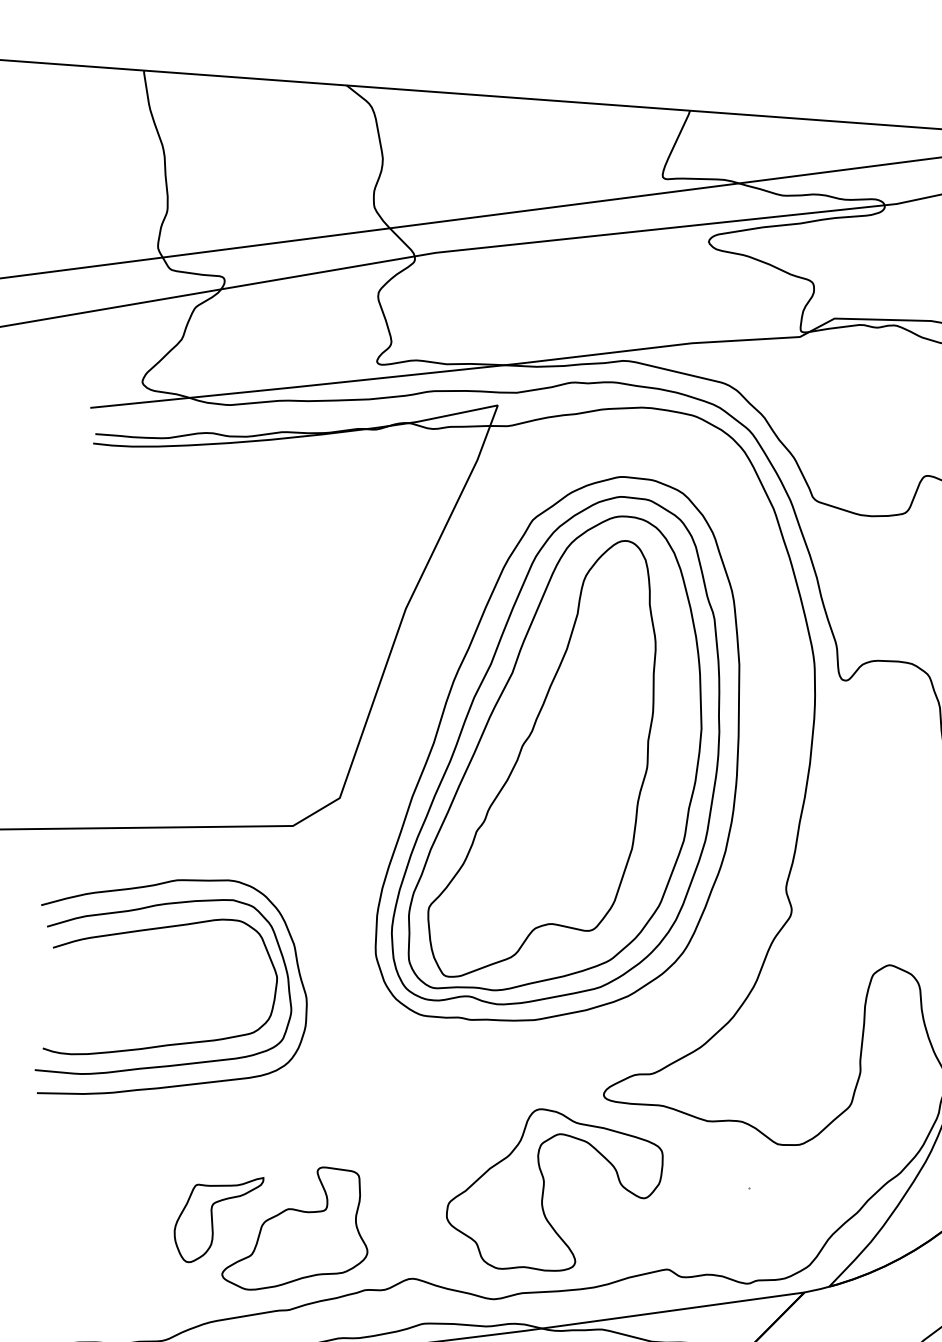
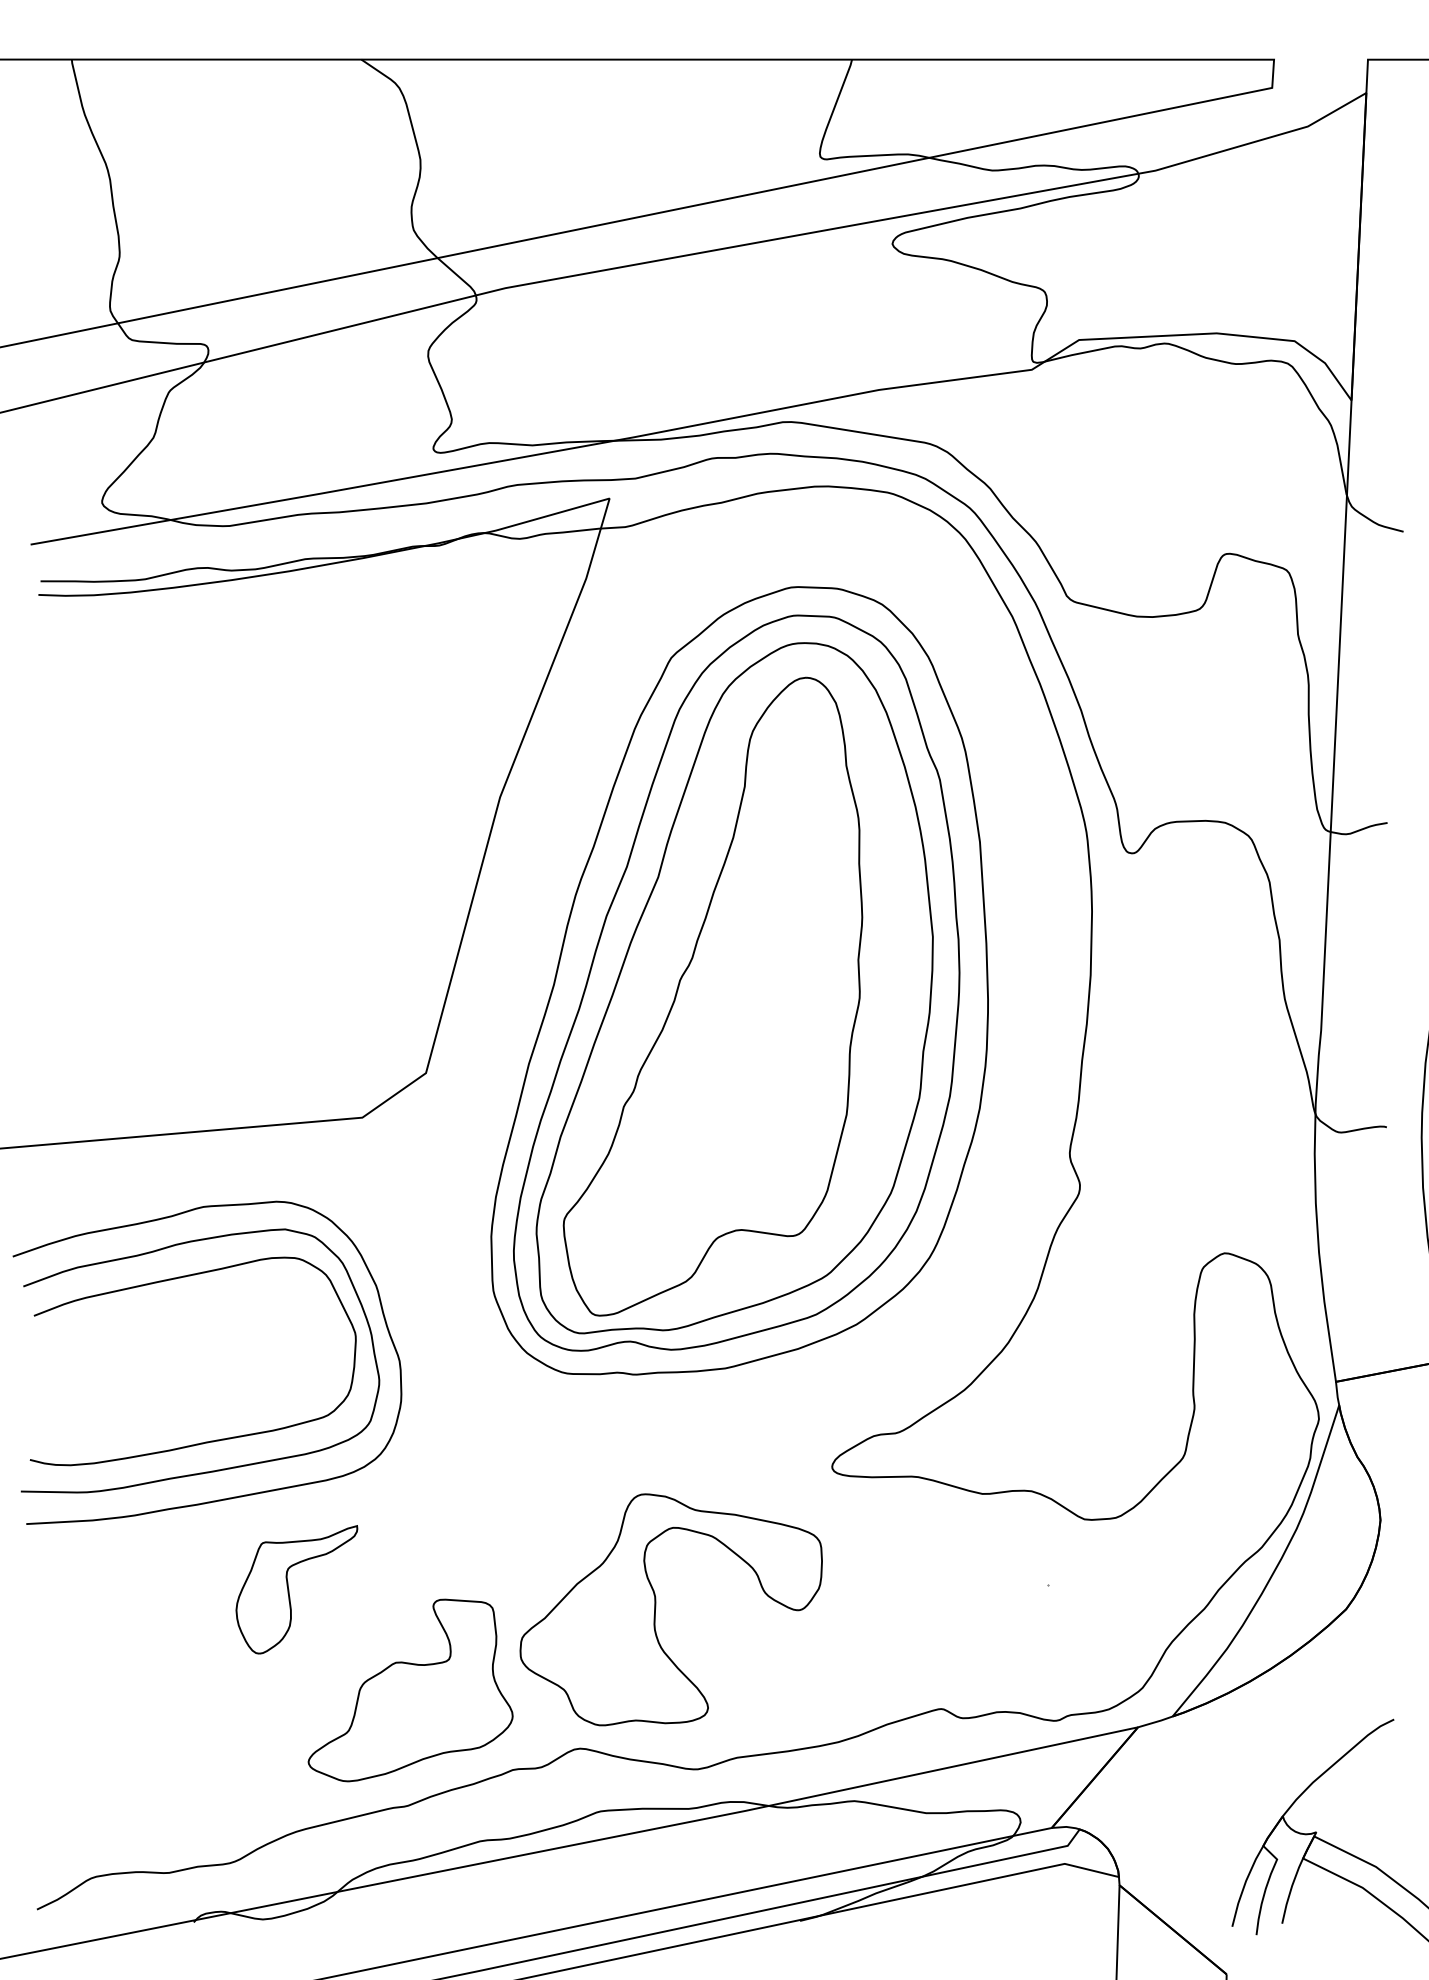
part: (544, 1189) -> (656, 1607), moved
part: (212, 1218) -> (289, 1589), moved

